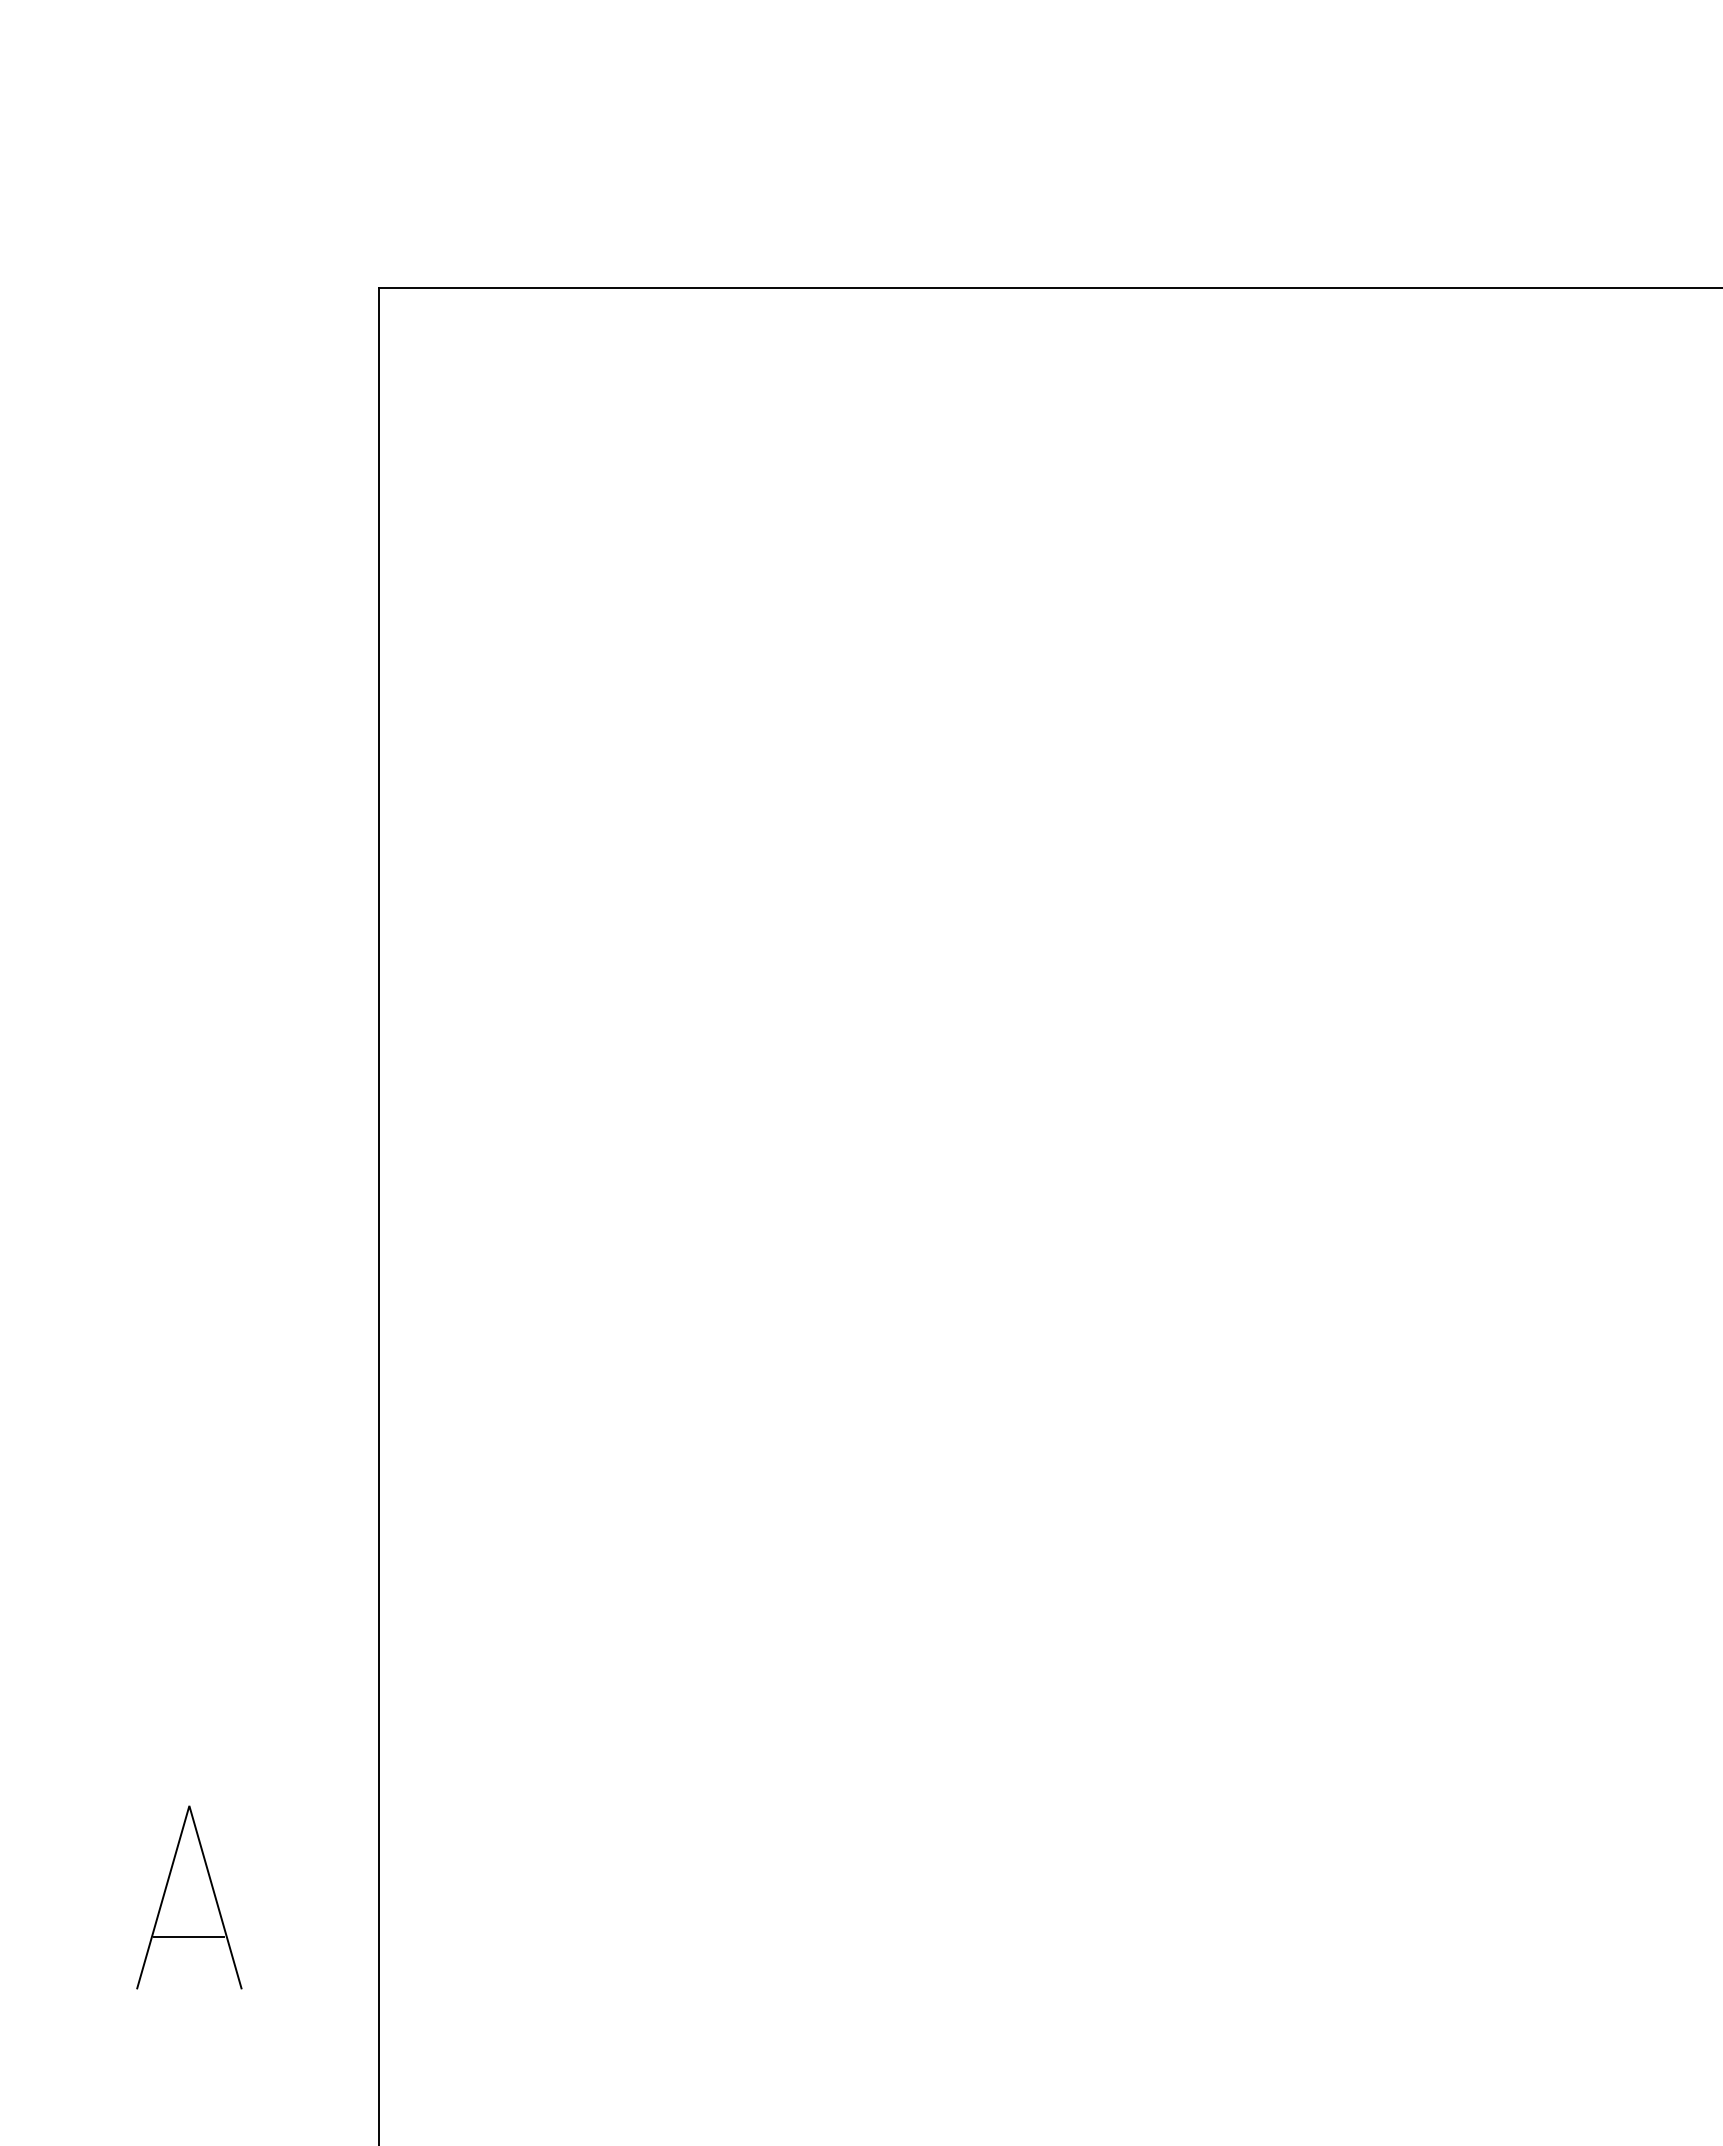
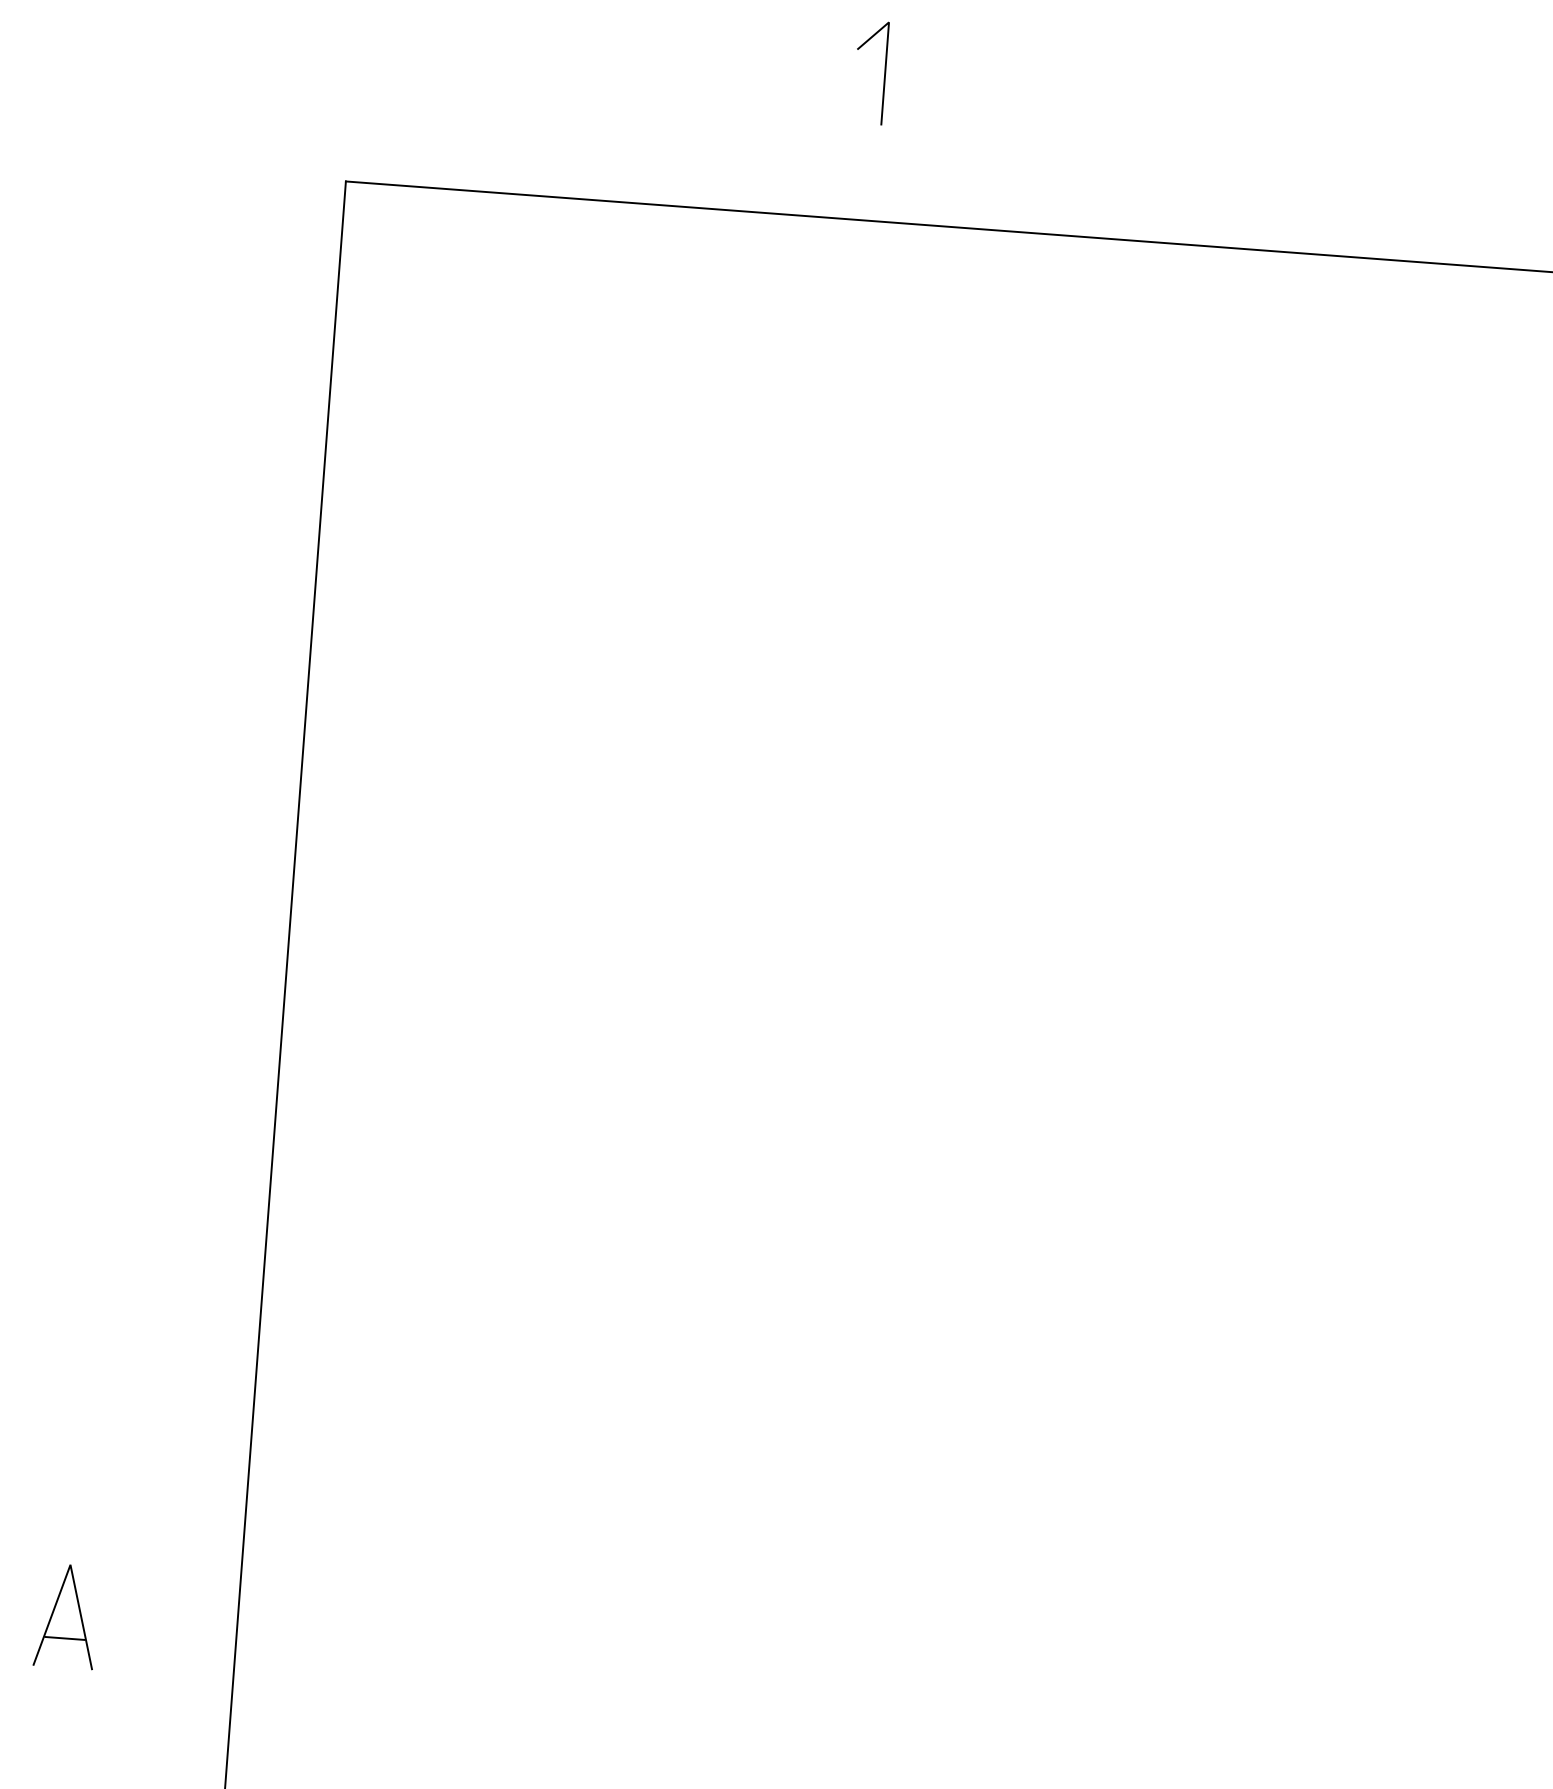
line: (965, 123) -> (884, 73), added
part: (188, 1896) -> (66, 1615), size x0.62

